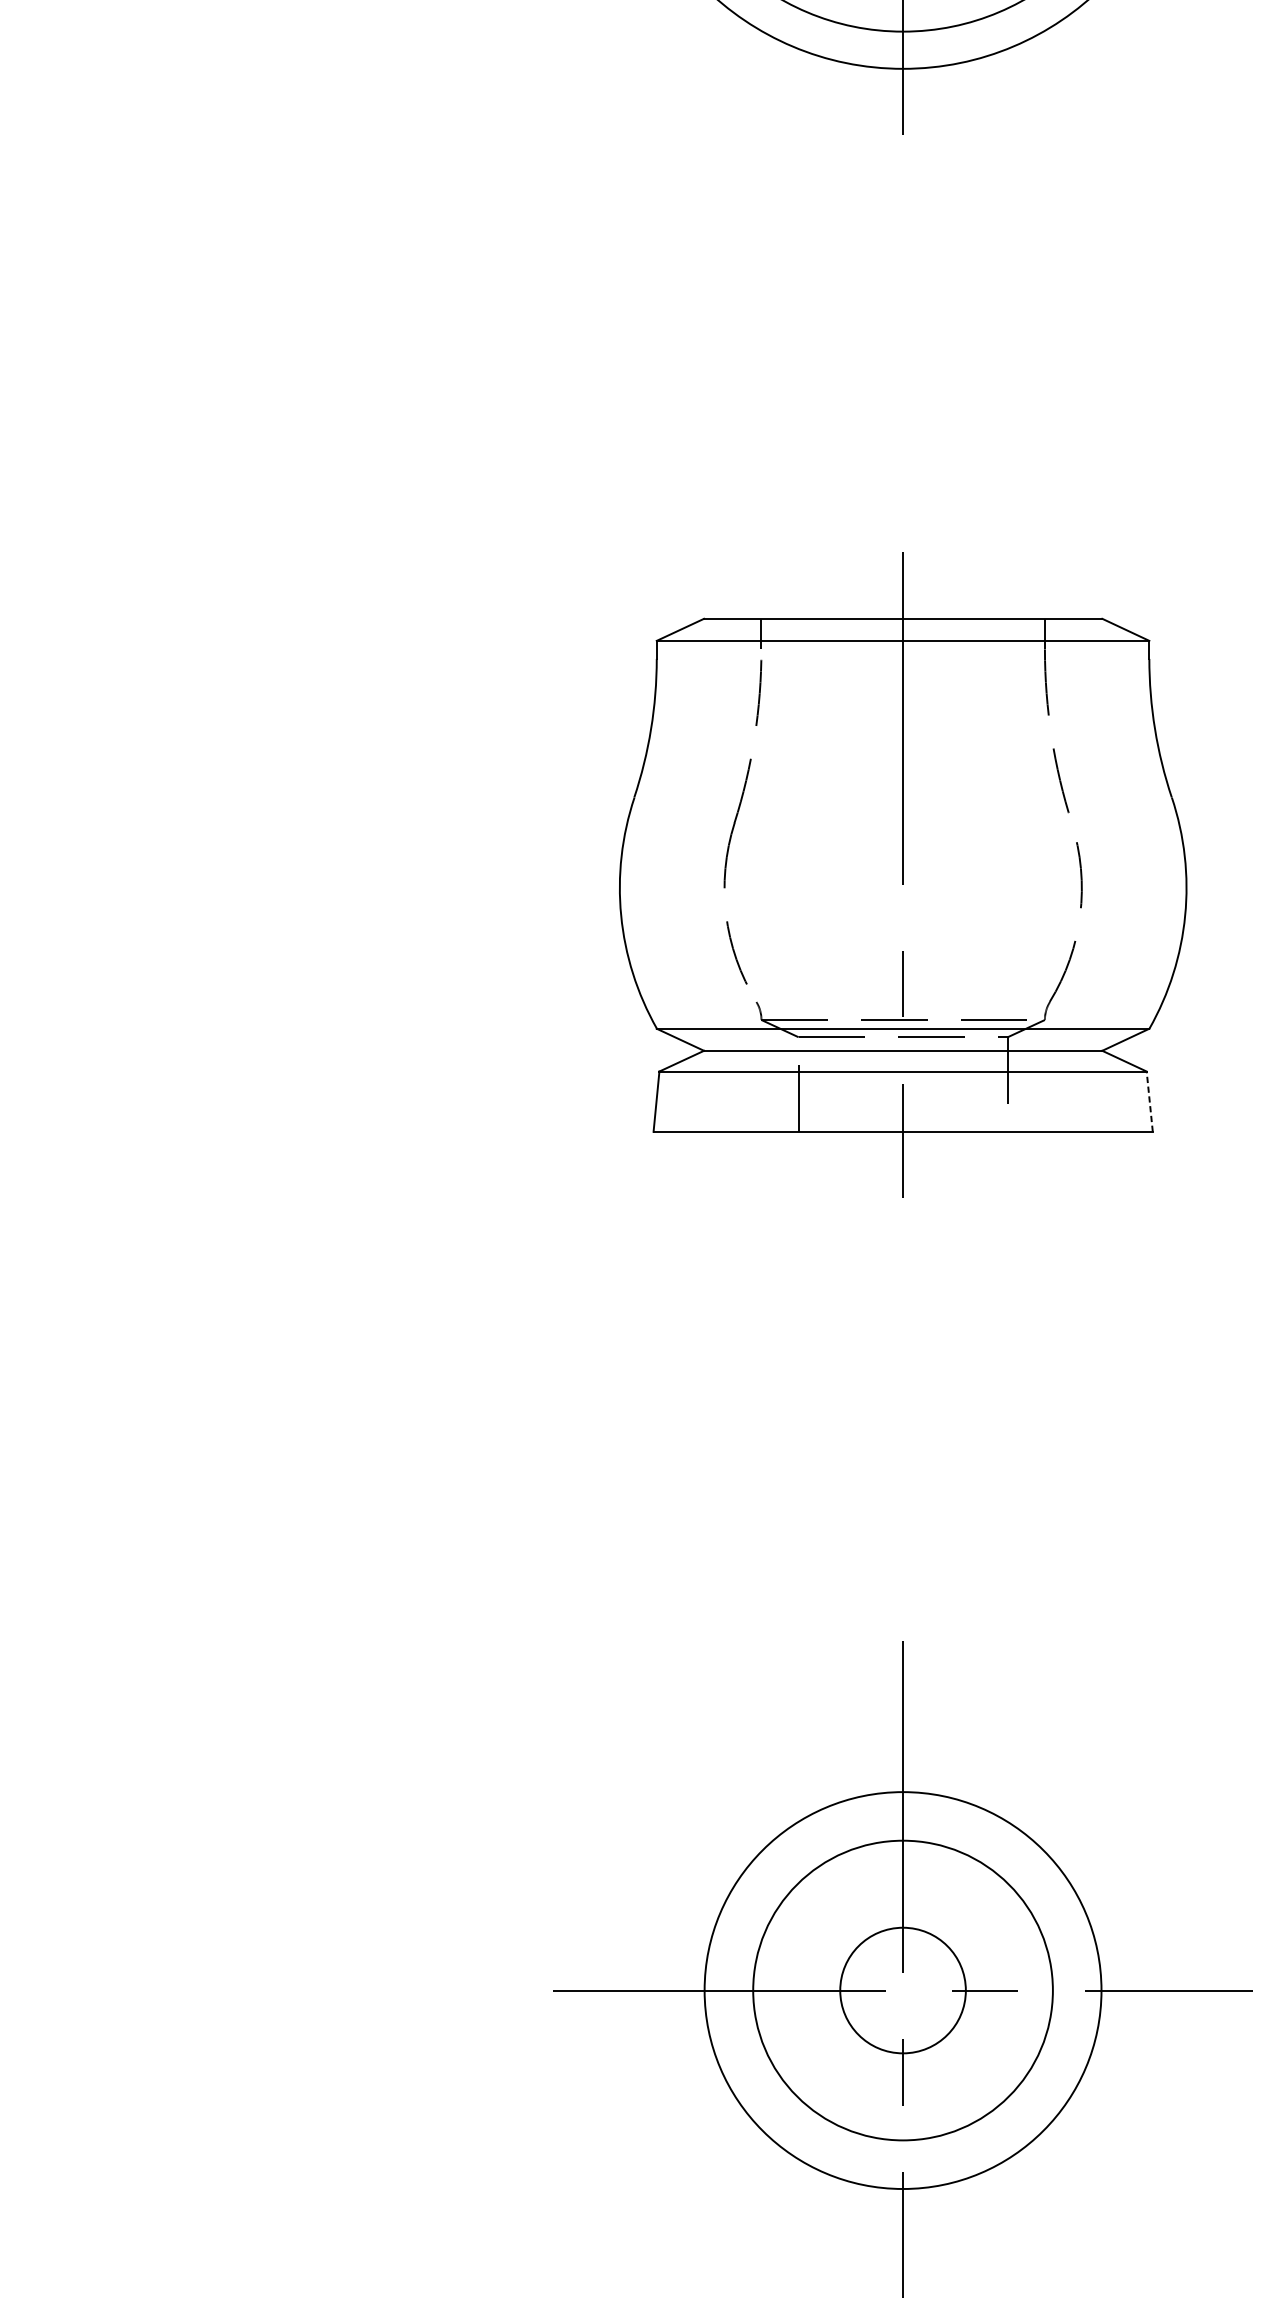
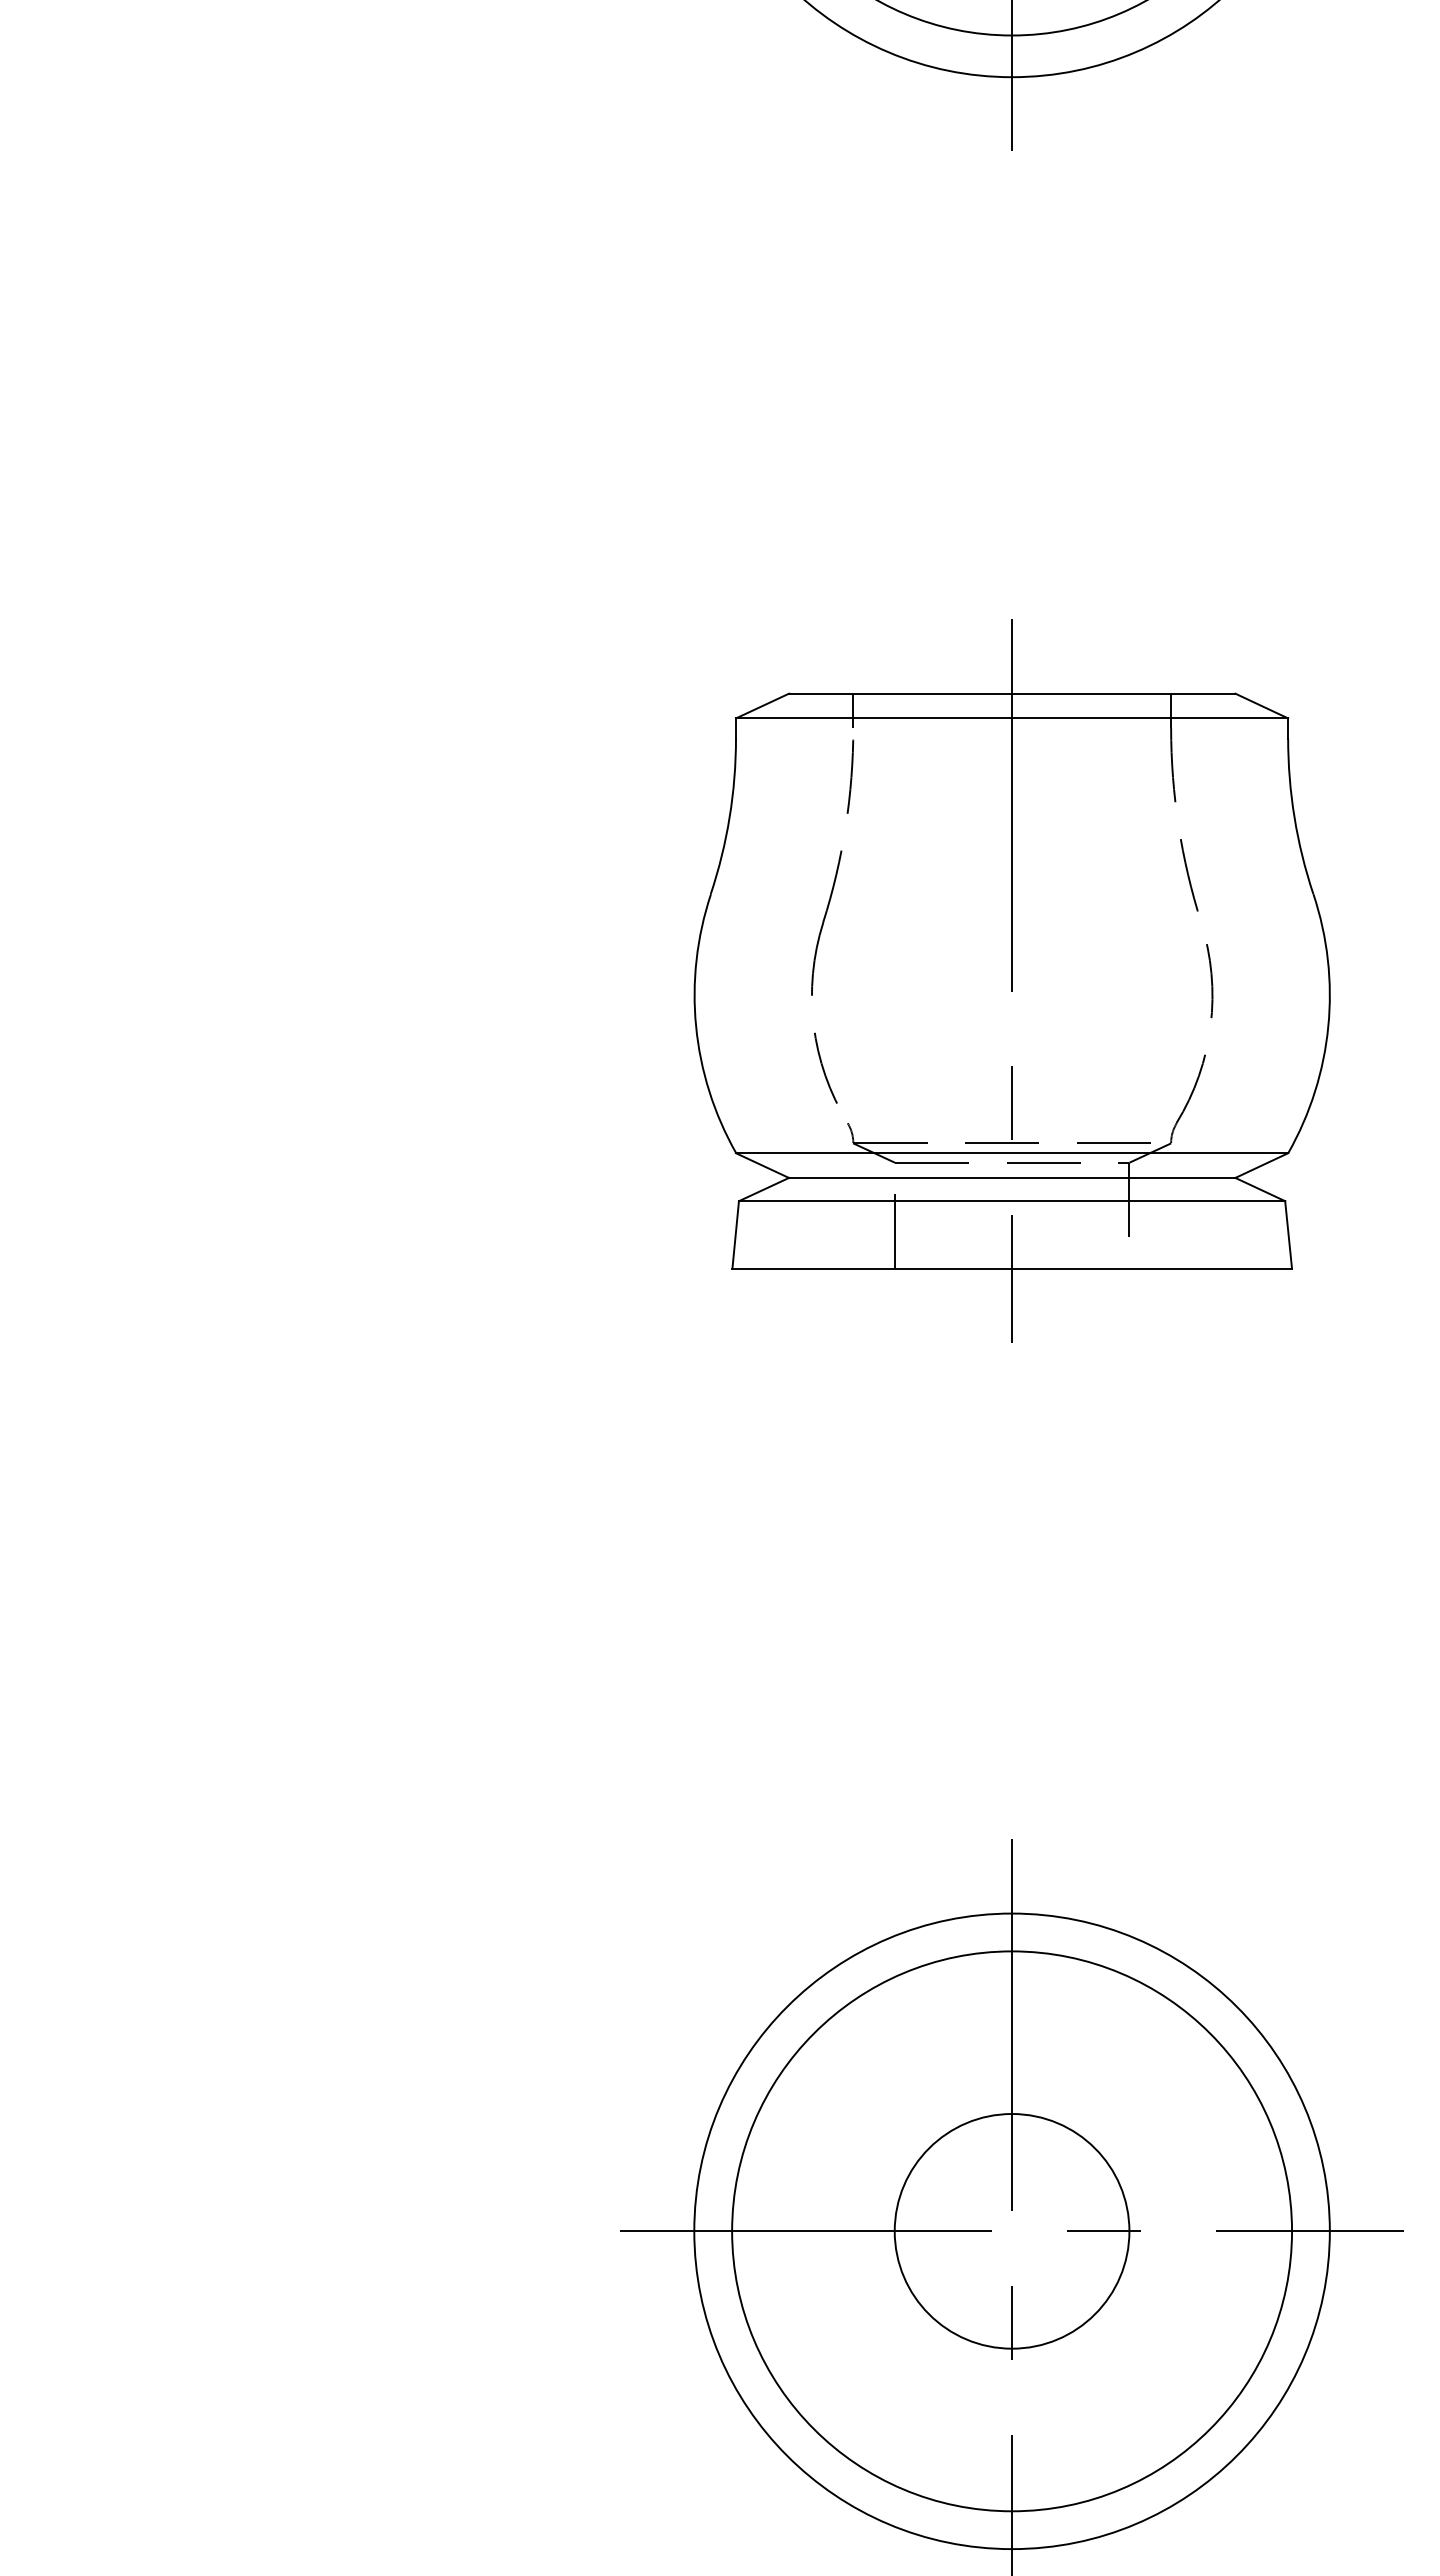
line: (1149, 1101) -> (1288, 1234), dashed -> solid
circle: (902, 1990) -> (1011, 2231), size x1.43
circle: (902, 1990) -> (1011, 2231), size x1.67
circle: (903, 1990) -> (1012, 2231), size x1.67

